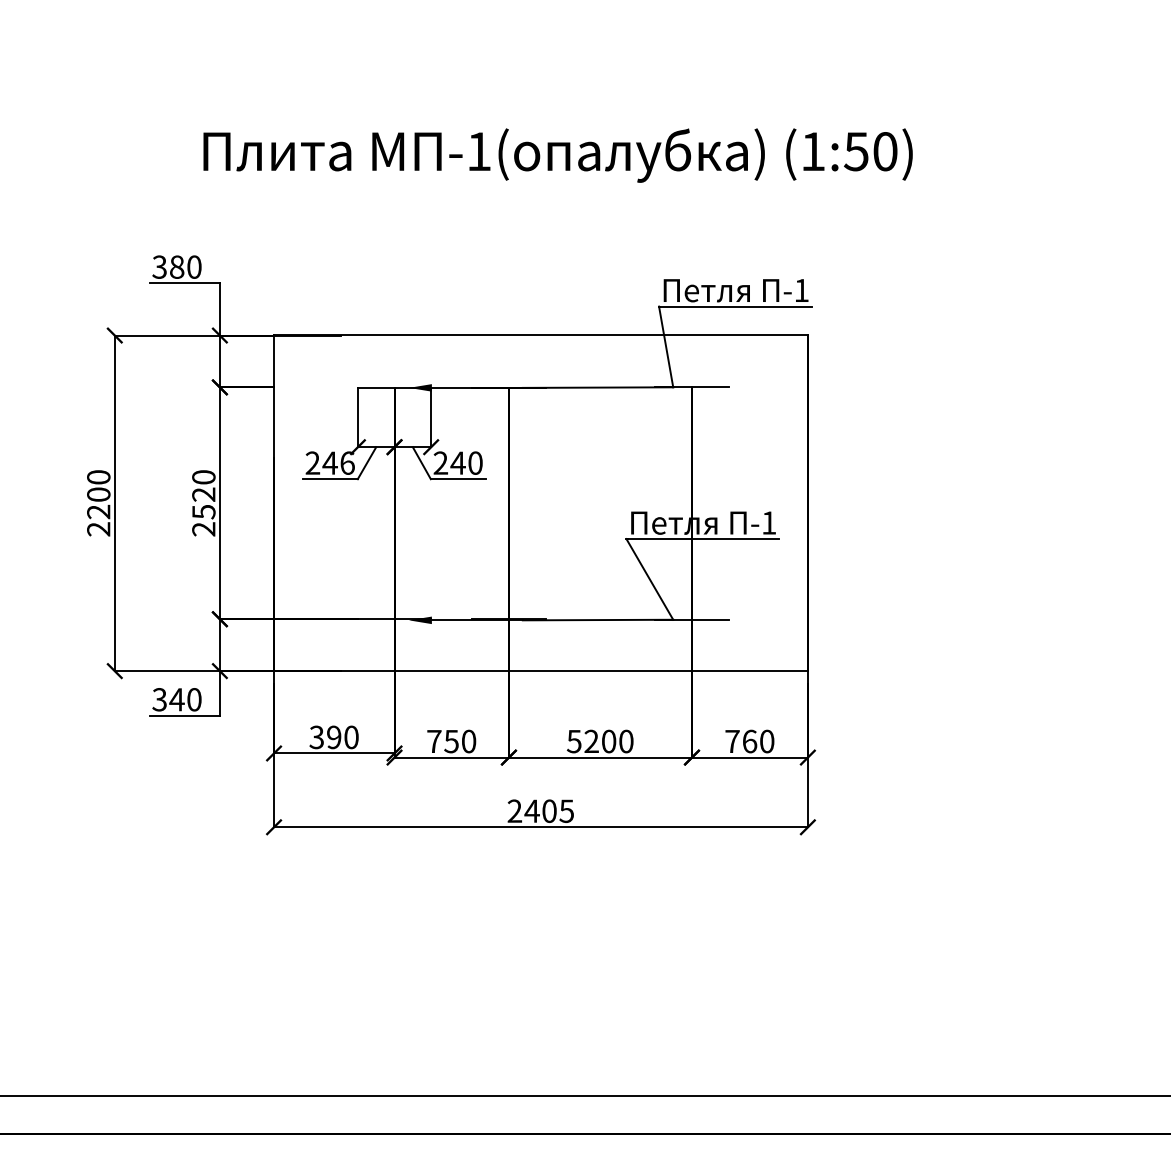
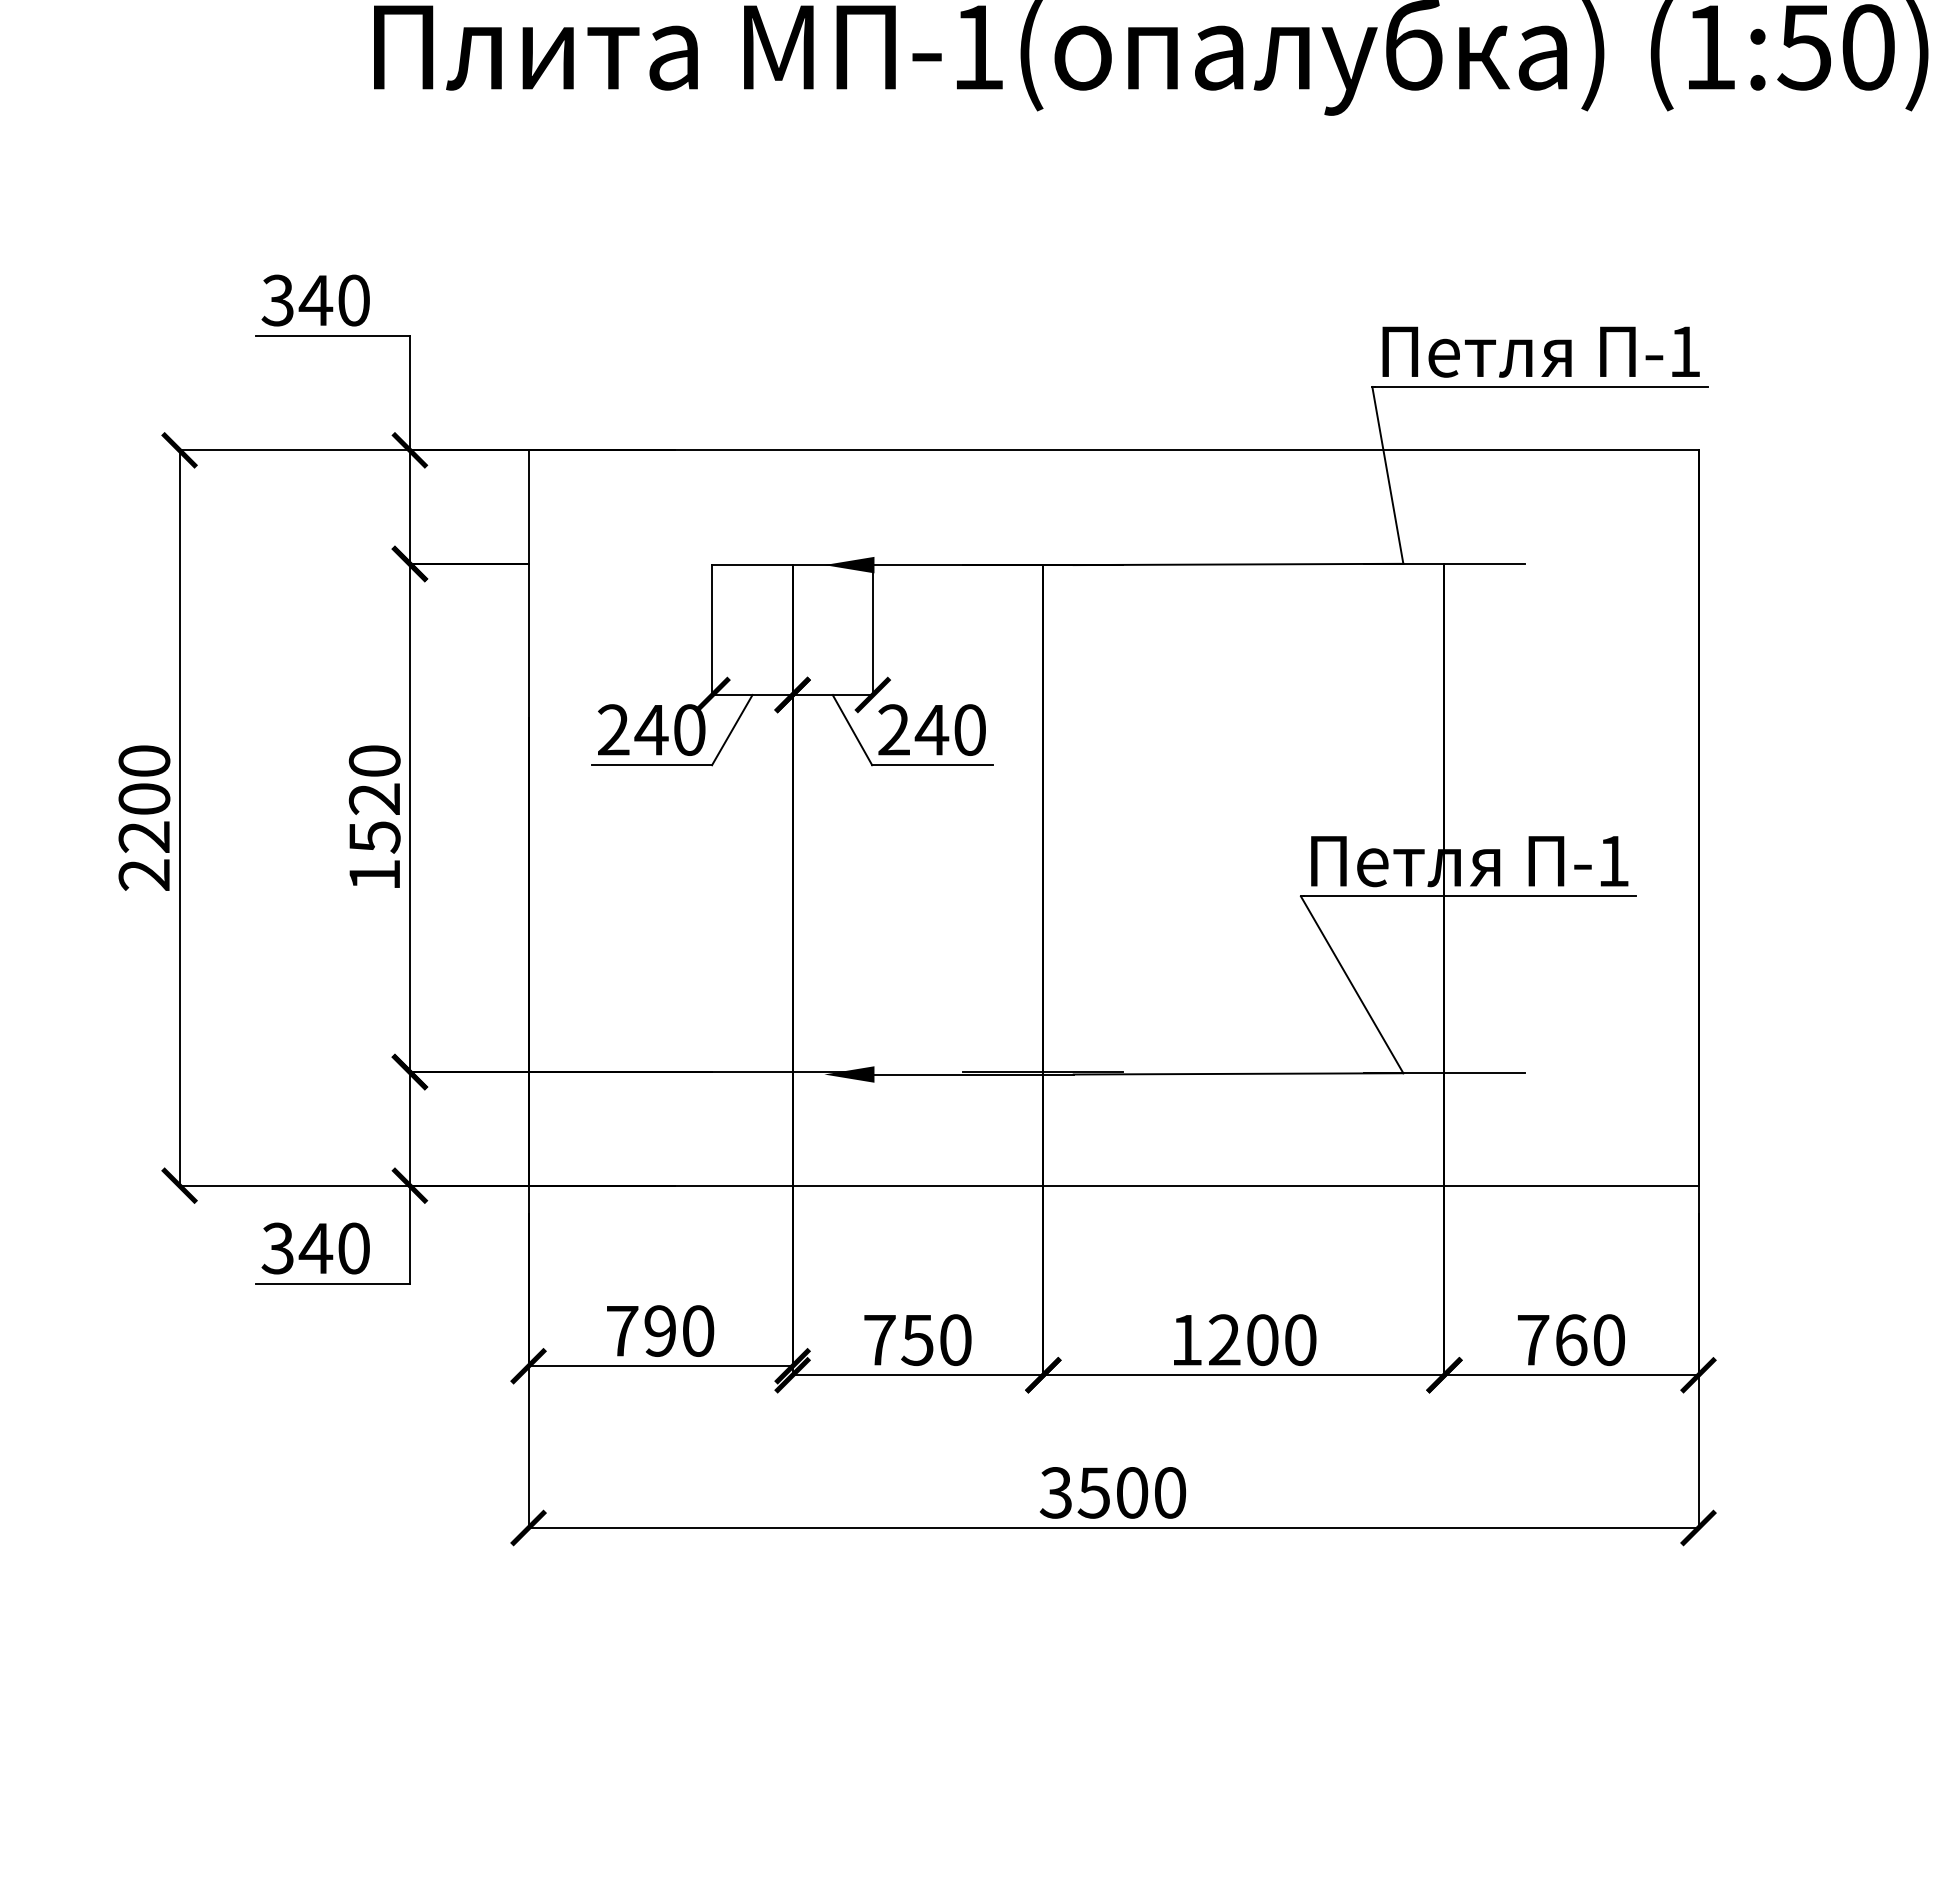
text: (176, 266) -> (314, 299), 380 -> 340
text: (347, 462) -> (689, 728), 246 -> 240
text: (203, 529) -> (373, 875), 2520 -> 1520
text: (316, 737) -> (621, 1331), 390 -> 790
text: (573, 741) -> (1184, 1340), 5200 -> 1200
text: (540, 811) -> (1112, 1493), 2405 -> 3500

